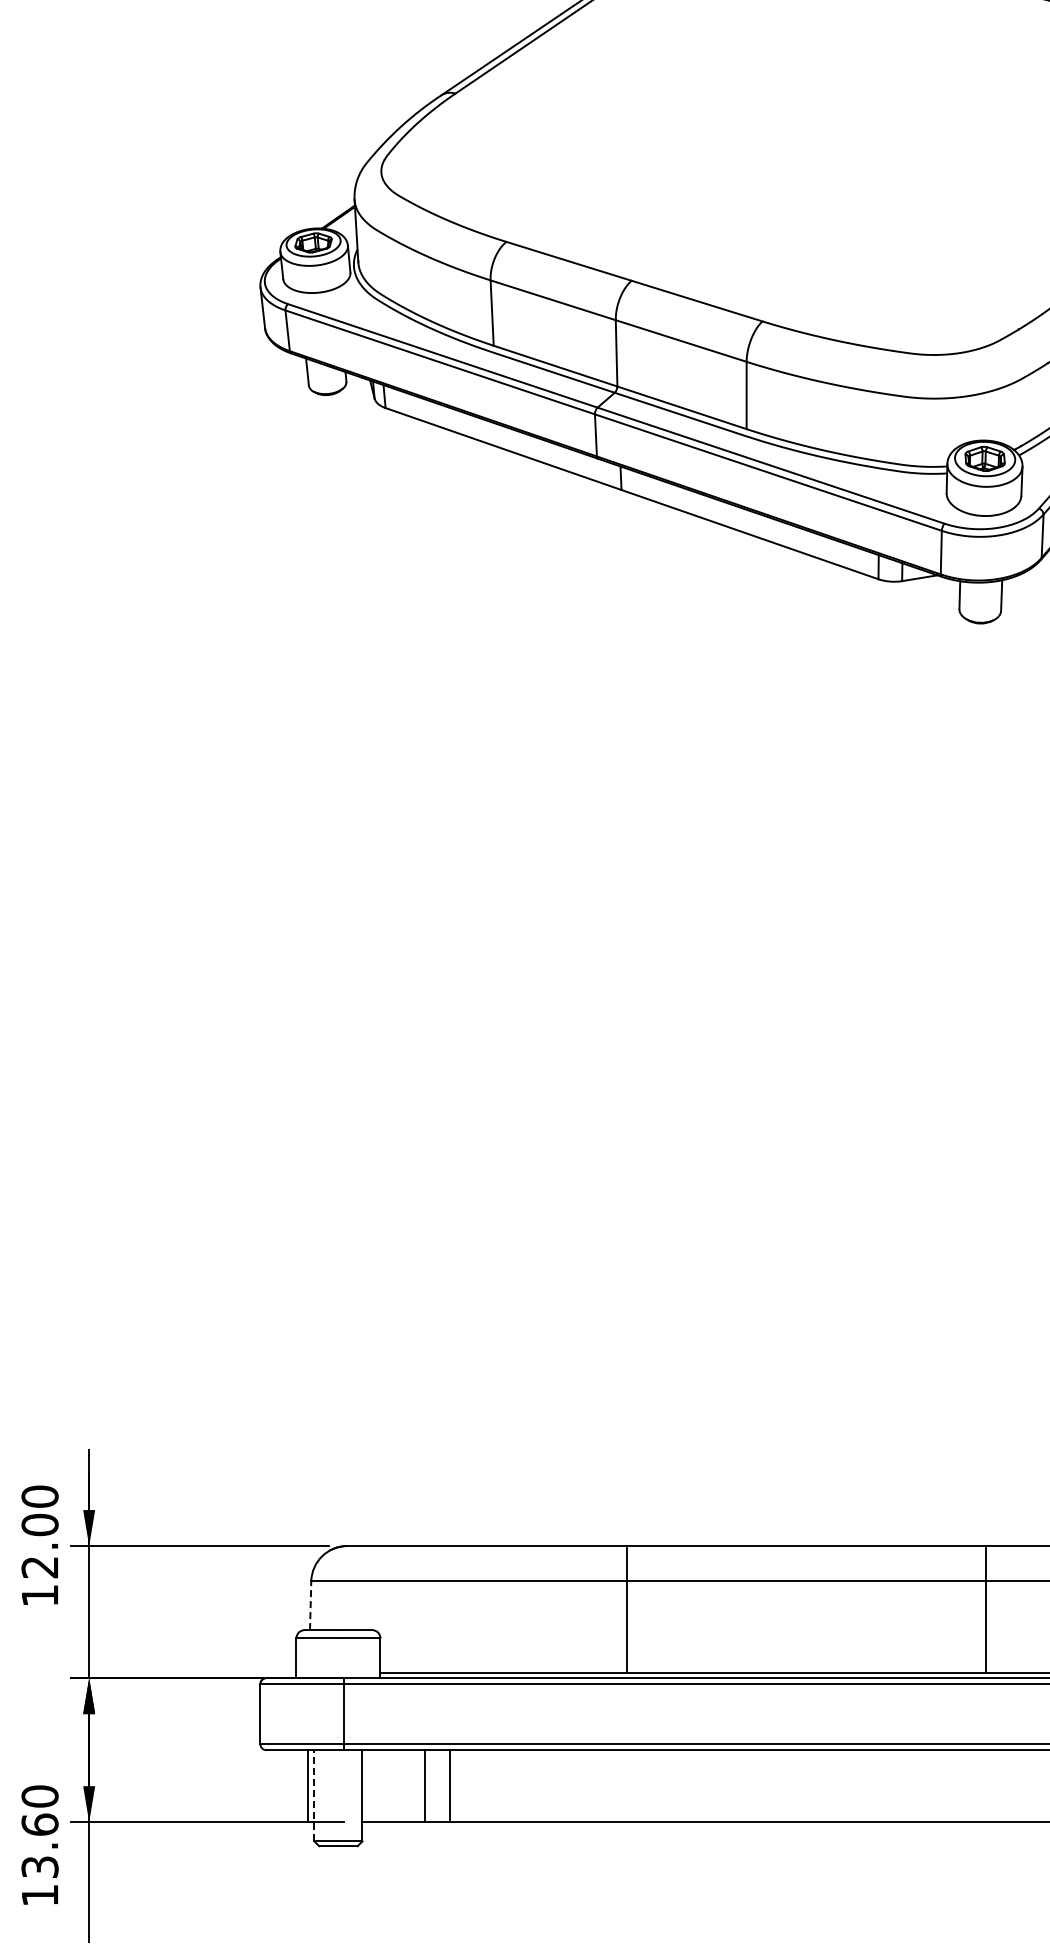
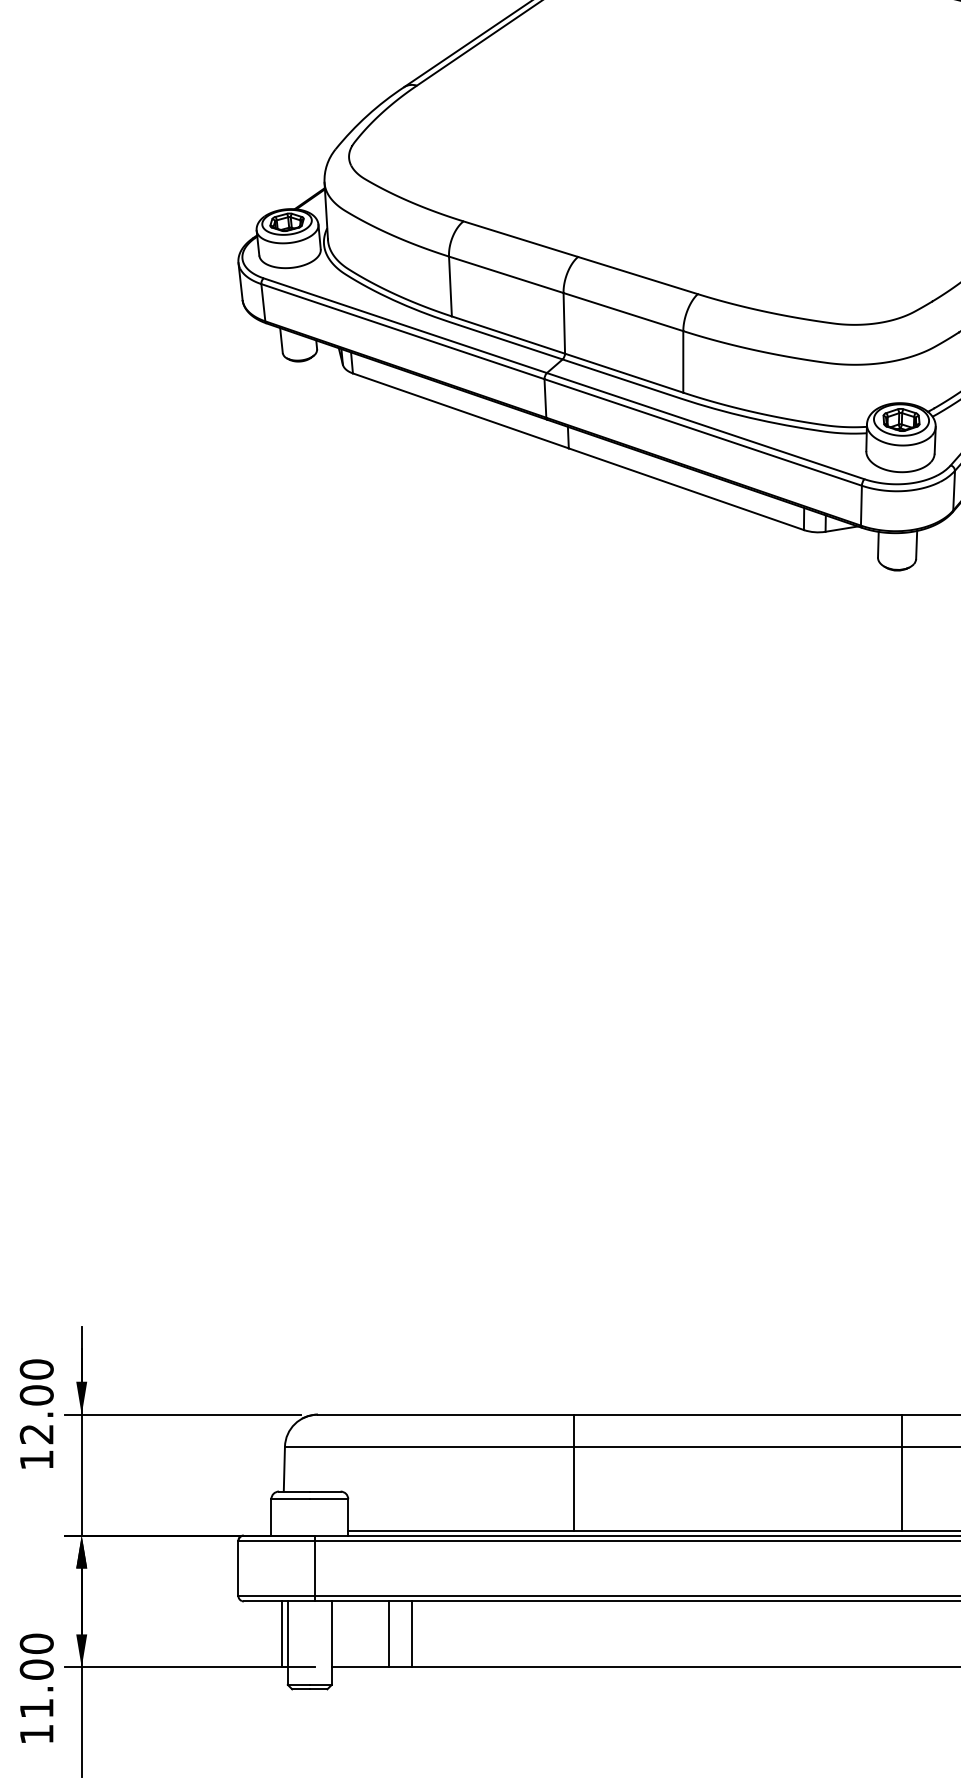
line: (310, 1605) -> (284, 1469), dashed -> solid
line: (314, 1795) -> (287, 1642), dashed -> solid
text: (39, 1845) -> (36, 1688), 13.60 -> 11.00

